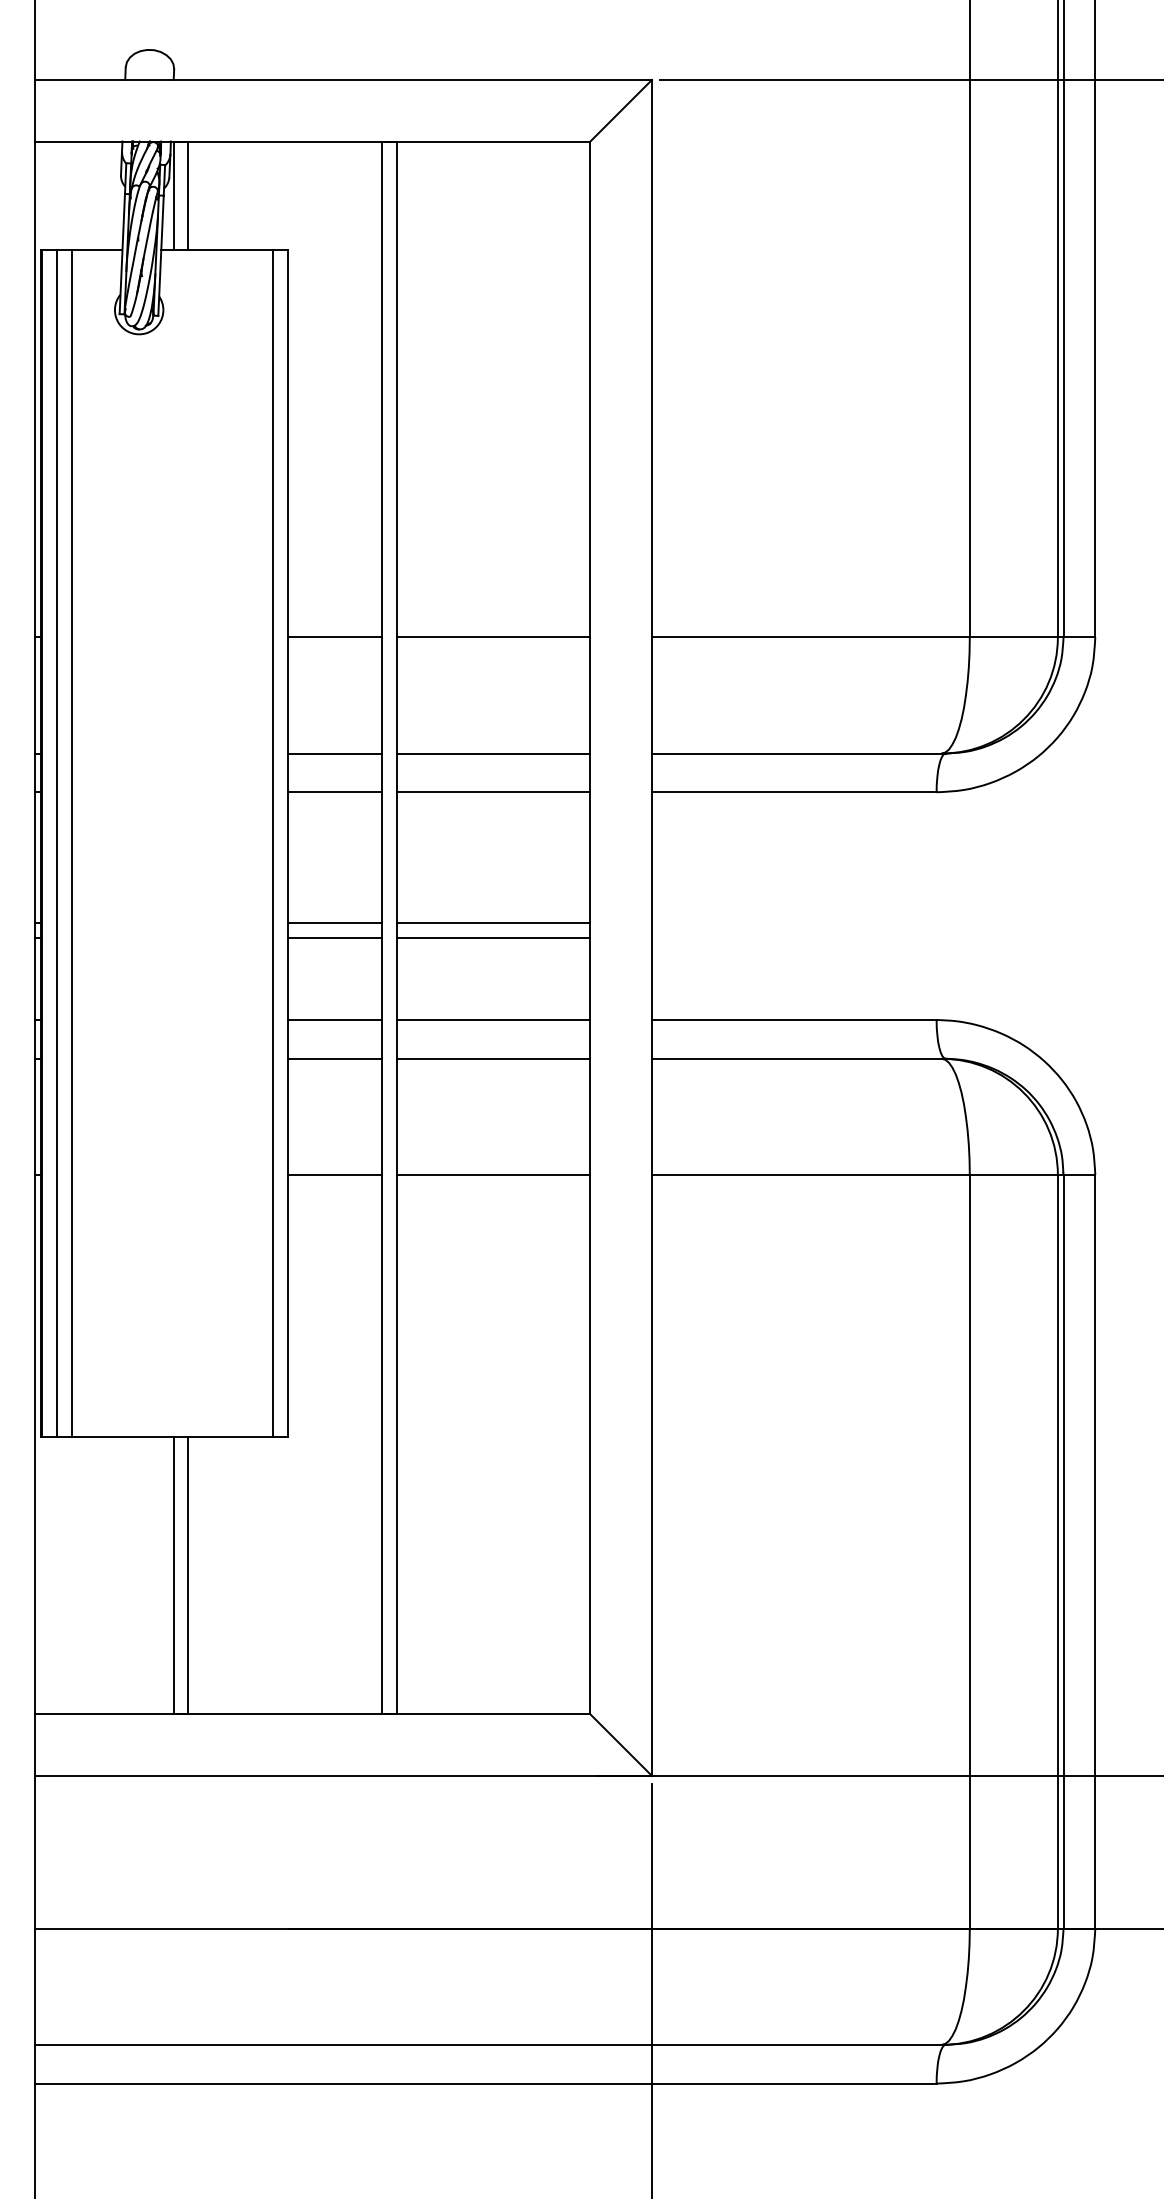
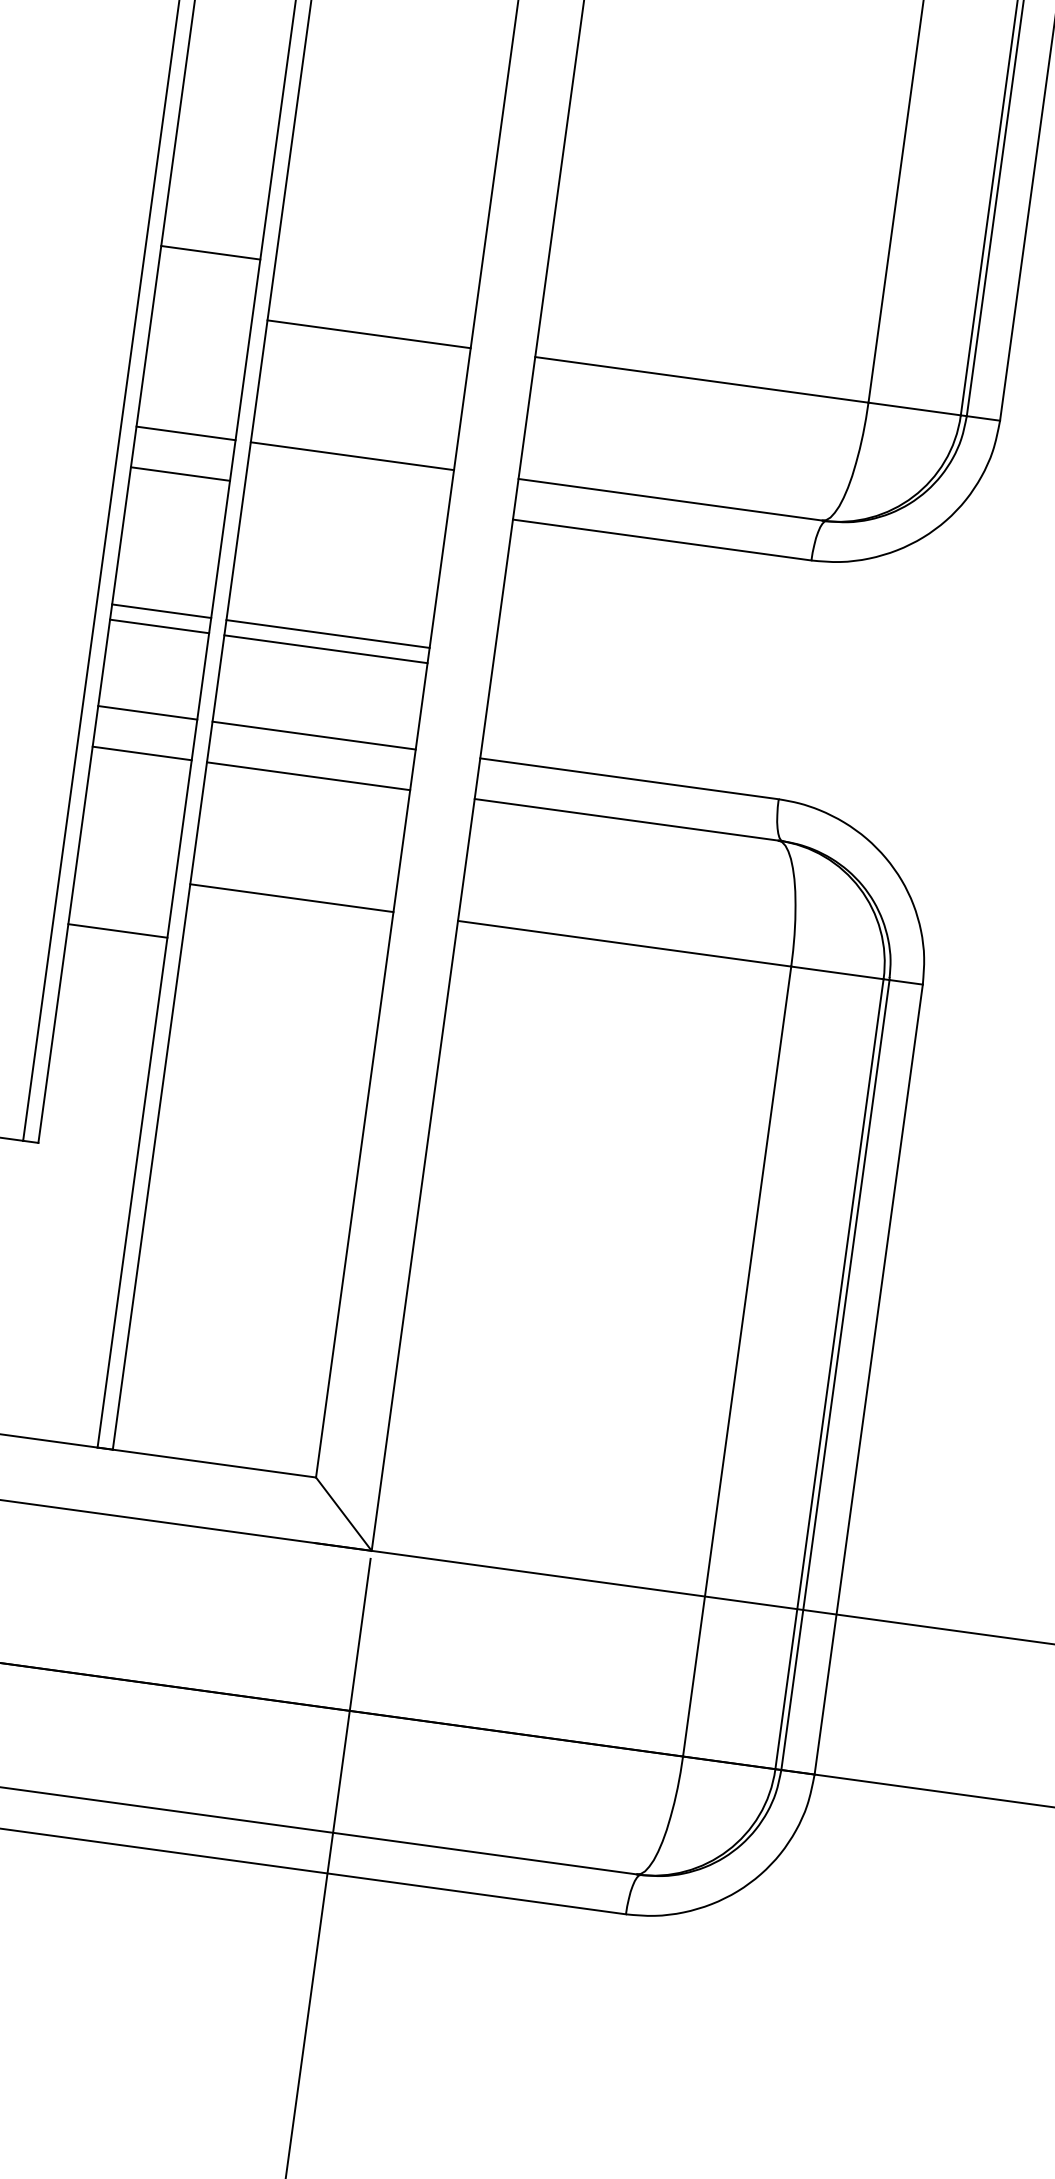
line: (334, 637) -> (210, 253), moved
line: (493, 792) -> (346, 497), removed
line: (334, 1175) -> (117, 931), moved

